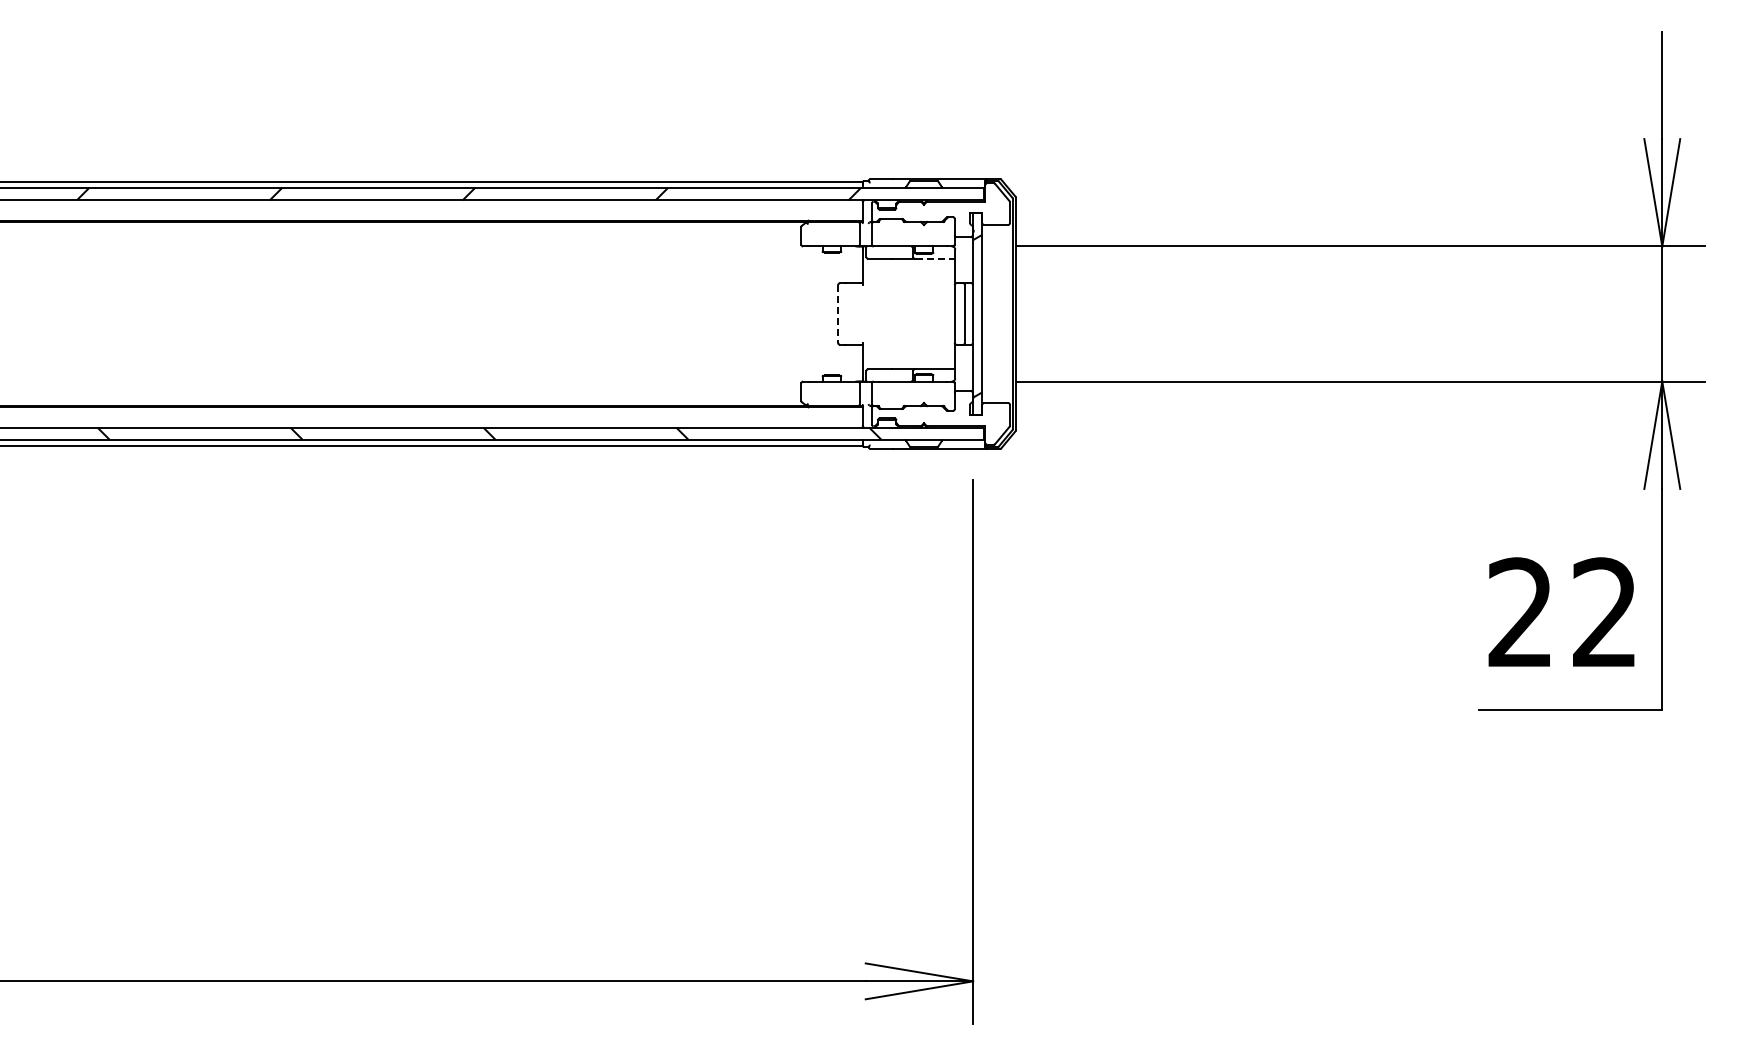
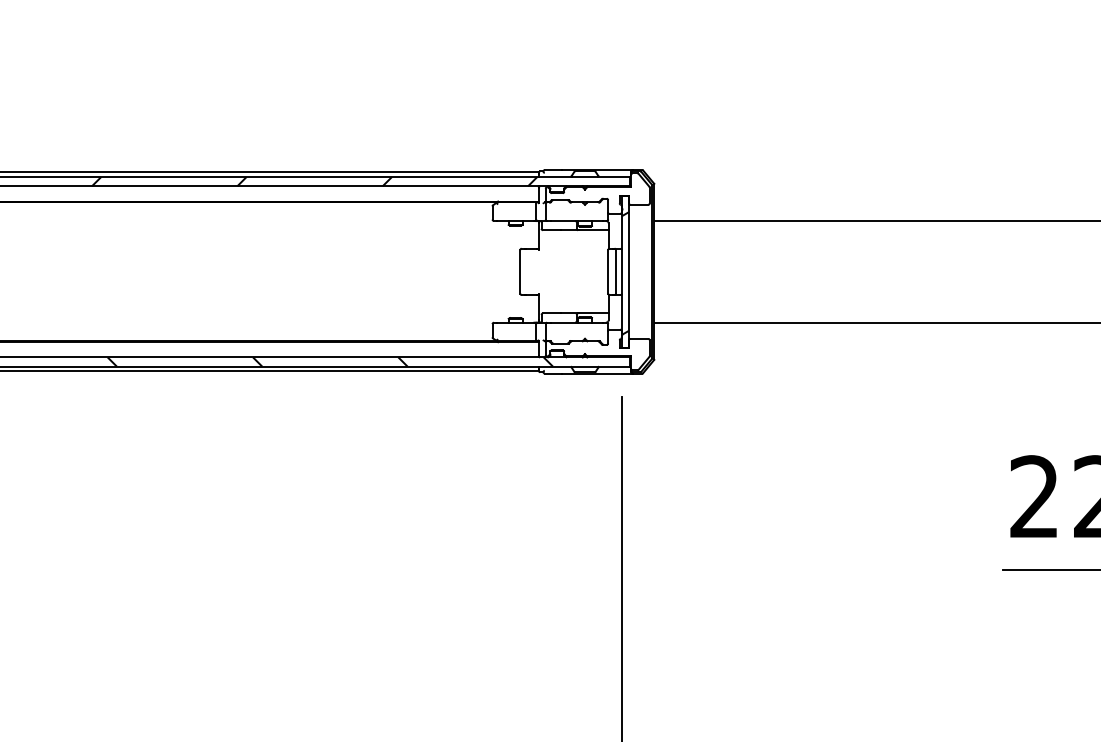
line: (935, 258) -> (593, 230), dashed -> solid
line: (838, 314) -> (520, 272), dashed -> solid

